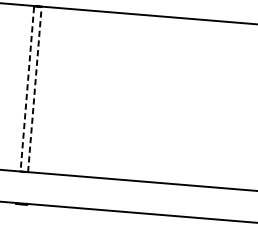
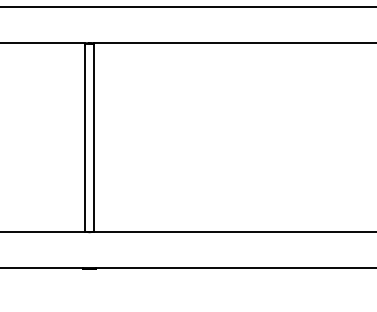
line: (27, 89) -> (85, 138), dashed -> solid
line: (34, 89) -> (93, 137), dashed -> solid

